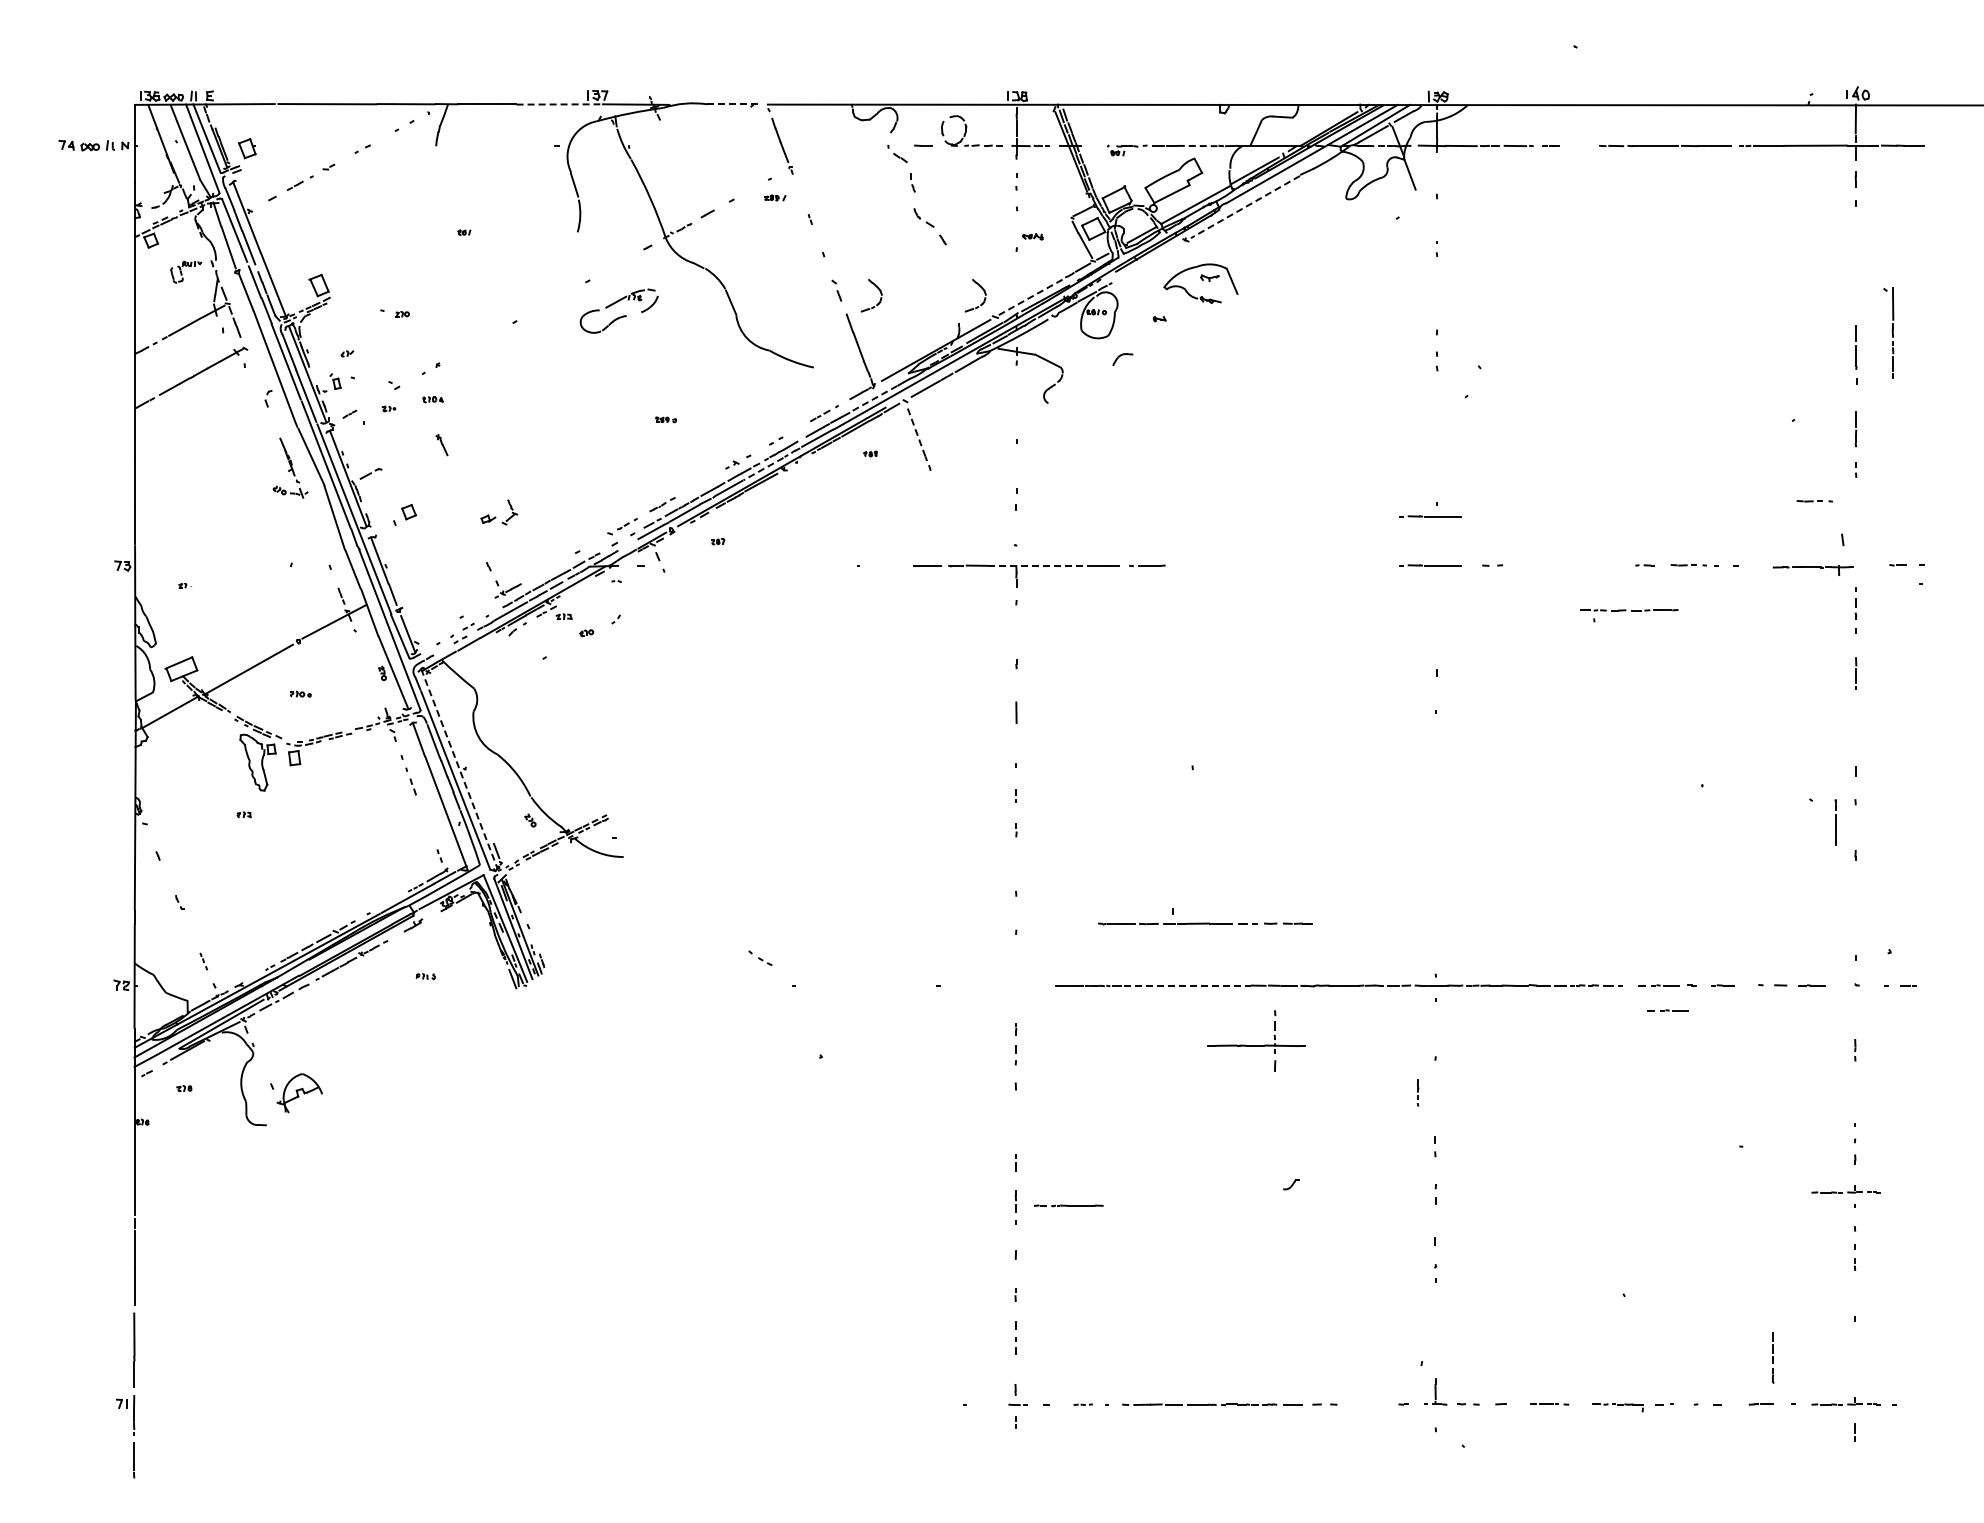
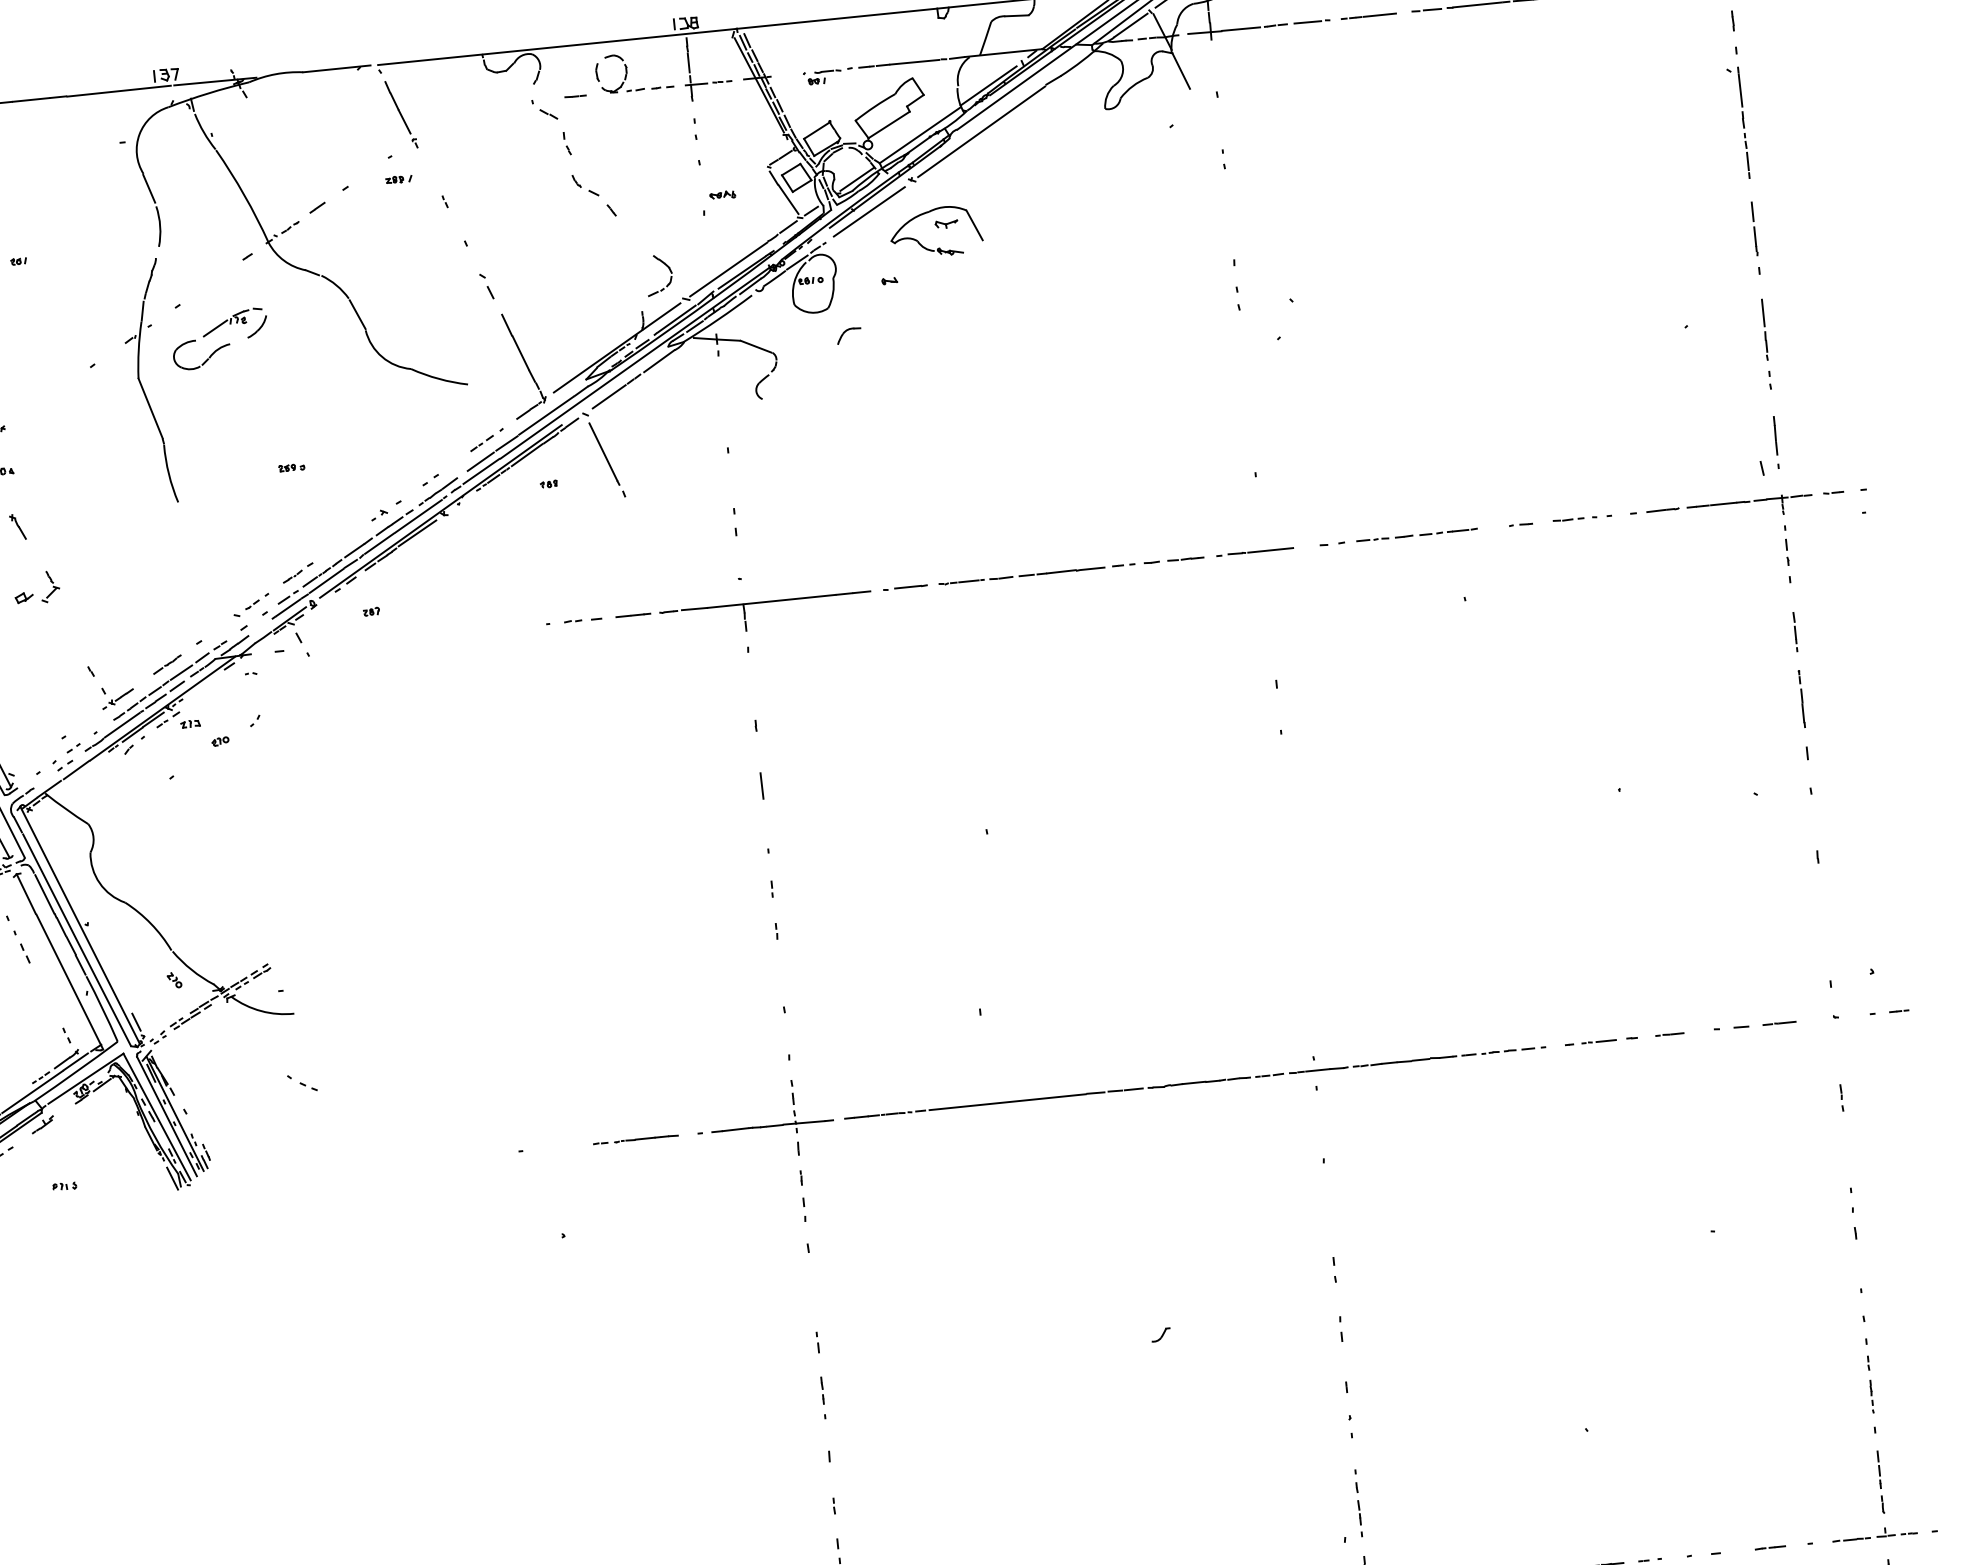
line: (558, 104) -> (119, 91), dashed -> solid
line: (735, 104) -> (338, 68), dashed -> solid
line: (1197, 146) -> (914, 62), dashed -> solid
line: (1573, 146) -> (1379, 15), added
line: (1245, 207) -> (981, 132), dashed -> solid
line: (1148, 261) -> (868, 211), added
part: (879, 291) -> (539, 282), removed
line: (1031, 296) -> (728, 269), dashed -> solid
part: (1888, 332) -> (1738, 122), moved
part: (558, 339) -> (148, 381), added
line: (873, 398) -> (545, 415), dashed -> solid
part: (1855, 429) -> (1764, 330), size x1.43
line: (916, 432) -> (603, 451), dashed -> solid
line: (763, 469) -> (418, 516), dashed -> solid
line: (1813, 501) -> (1721, 424), removed
part: (498, 512) -> (36, 588), moved
line: (1430, 516) -> (1249, 491), removed
line: (1856, 520) -> (1776, 442), added
part: (886, 565) -> (582, 620), added
line: (1039, 565) -> (771, 600), dashed -> solid
line: (550, 567) -> (167, 664), added
part: (1813, 570) -> (1729, 509), size x1.67
line: (1631, 610) -> (1420, 535), moved
line: (459, 768) -> (80, 924), dashed -> solid
line: (1835, 822) -> (1801, 698), moved
part: (1205, 923) -> (1071, 570), moved
part: (760, 958) -> (302, 1083), moved
line: (1187, 985) -> (1007, 1101), dashed -> solid
part: (1667, 1010) -> (1604, 1072), removed
part: (1256, 1040) -> (772, 1119), moved
part: (1418, 1092) -> (1872, 1396), moved
part: (1845, 1189) -> (1847, 1271), removed
part: (1068, 1205) -> (635, 1139), moved
part: (1435, 1335) -> (1358, 1503), added
part: (1772, 1357) -> (1879, 1481), moved

